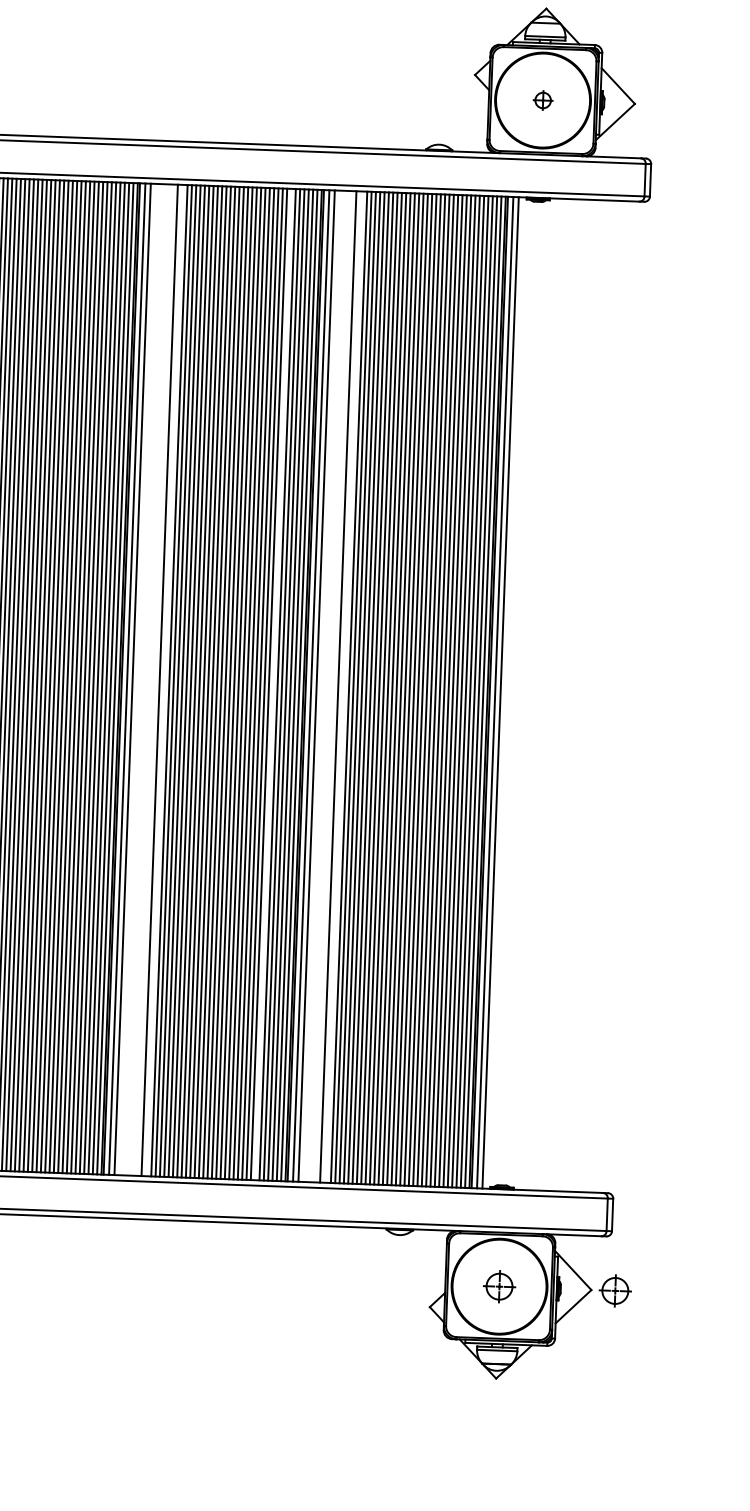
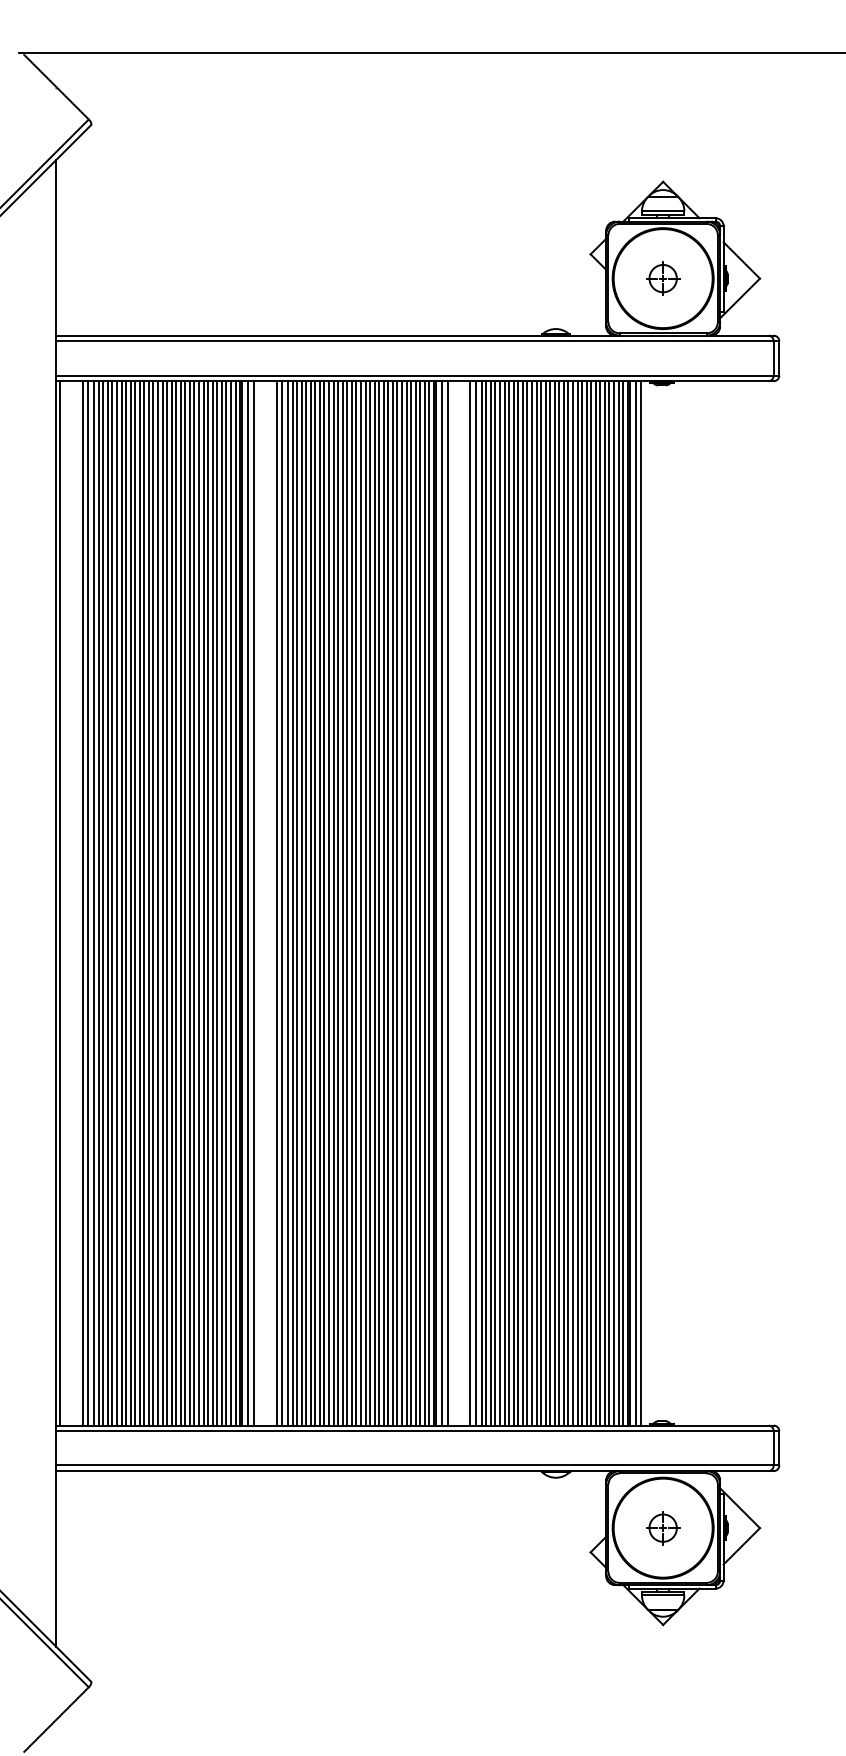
part: (543, 100) -> (663, 278), size x1.67
line: (154, 680) -> (276, 903), added
line: (164, 680) -> (287, 903), added
line: (272, 684) -> (401, 903), added
line: (344, 687) -> (476, 903), added
part: (615, 1291) -> (785, 1528), removed

